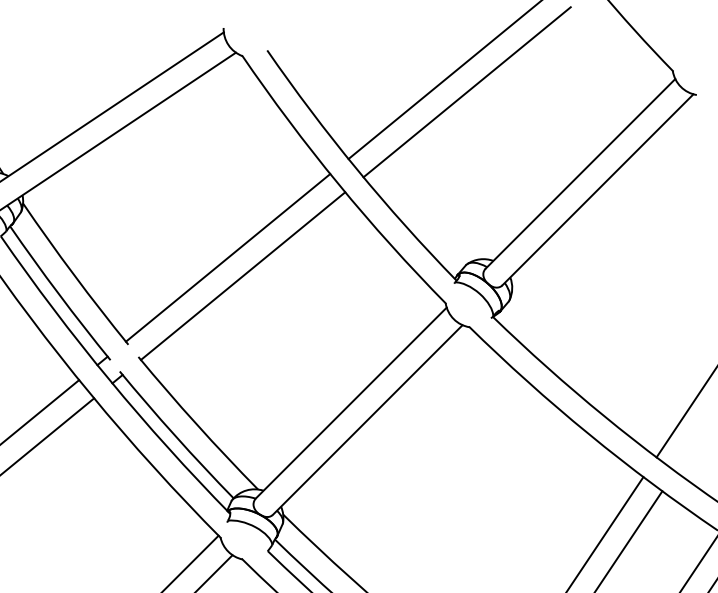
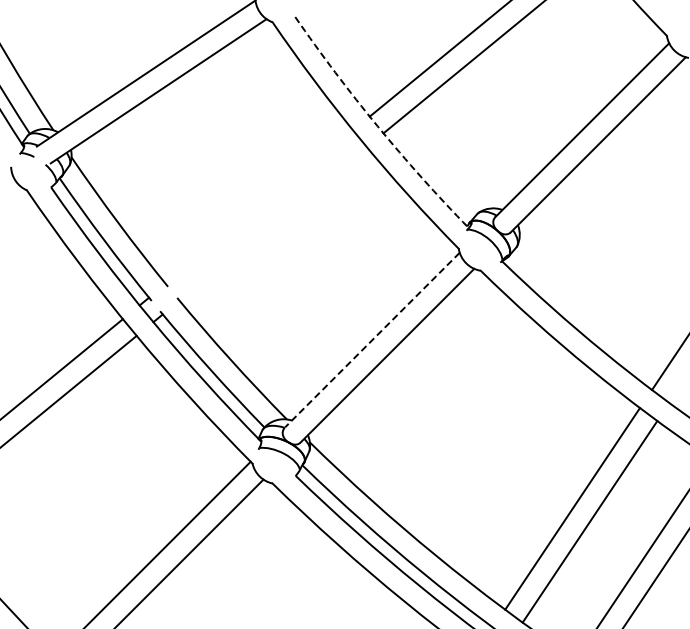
arc: (356, 169) -> (377, 126), solid -> dashed
line: (228, 257) -> (259, 206), removed
line: (242, 275) -> (272, 223), removed
line: (351, 403) -> (372, 340), solid -> dashed

